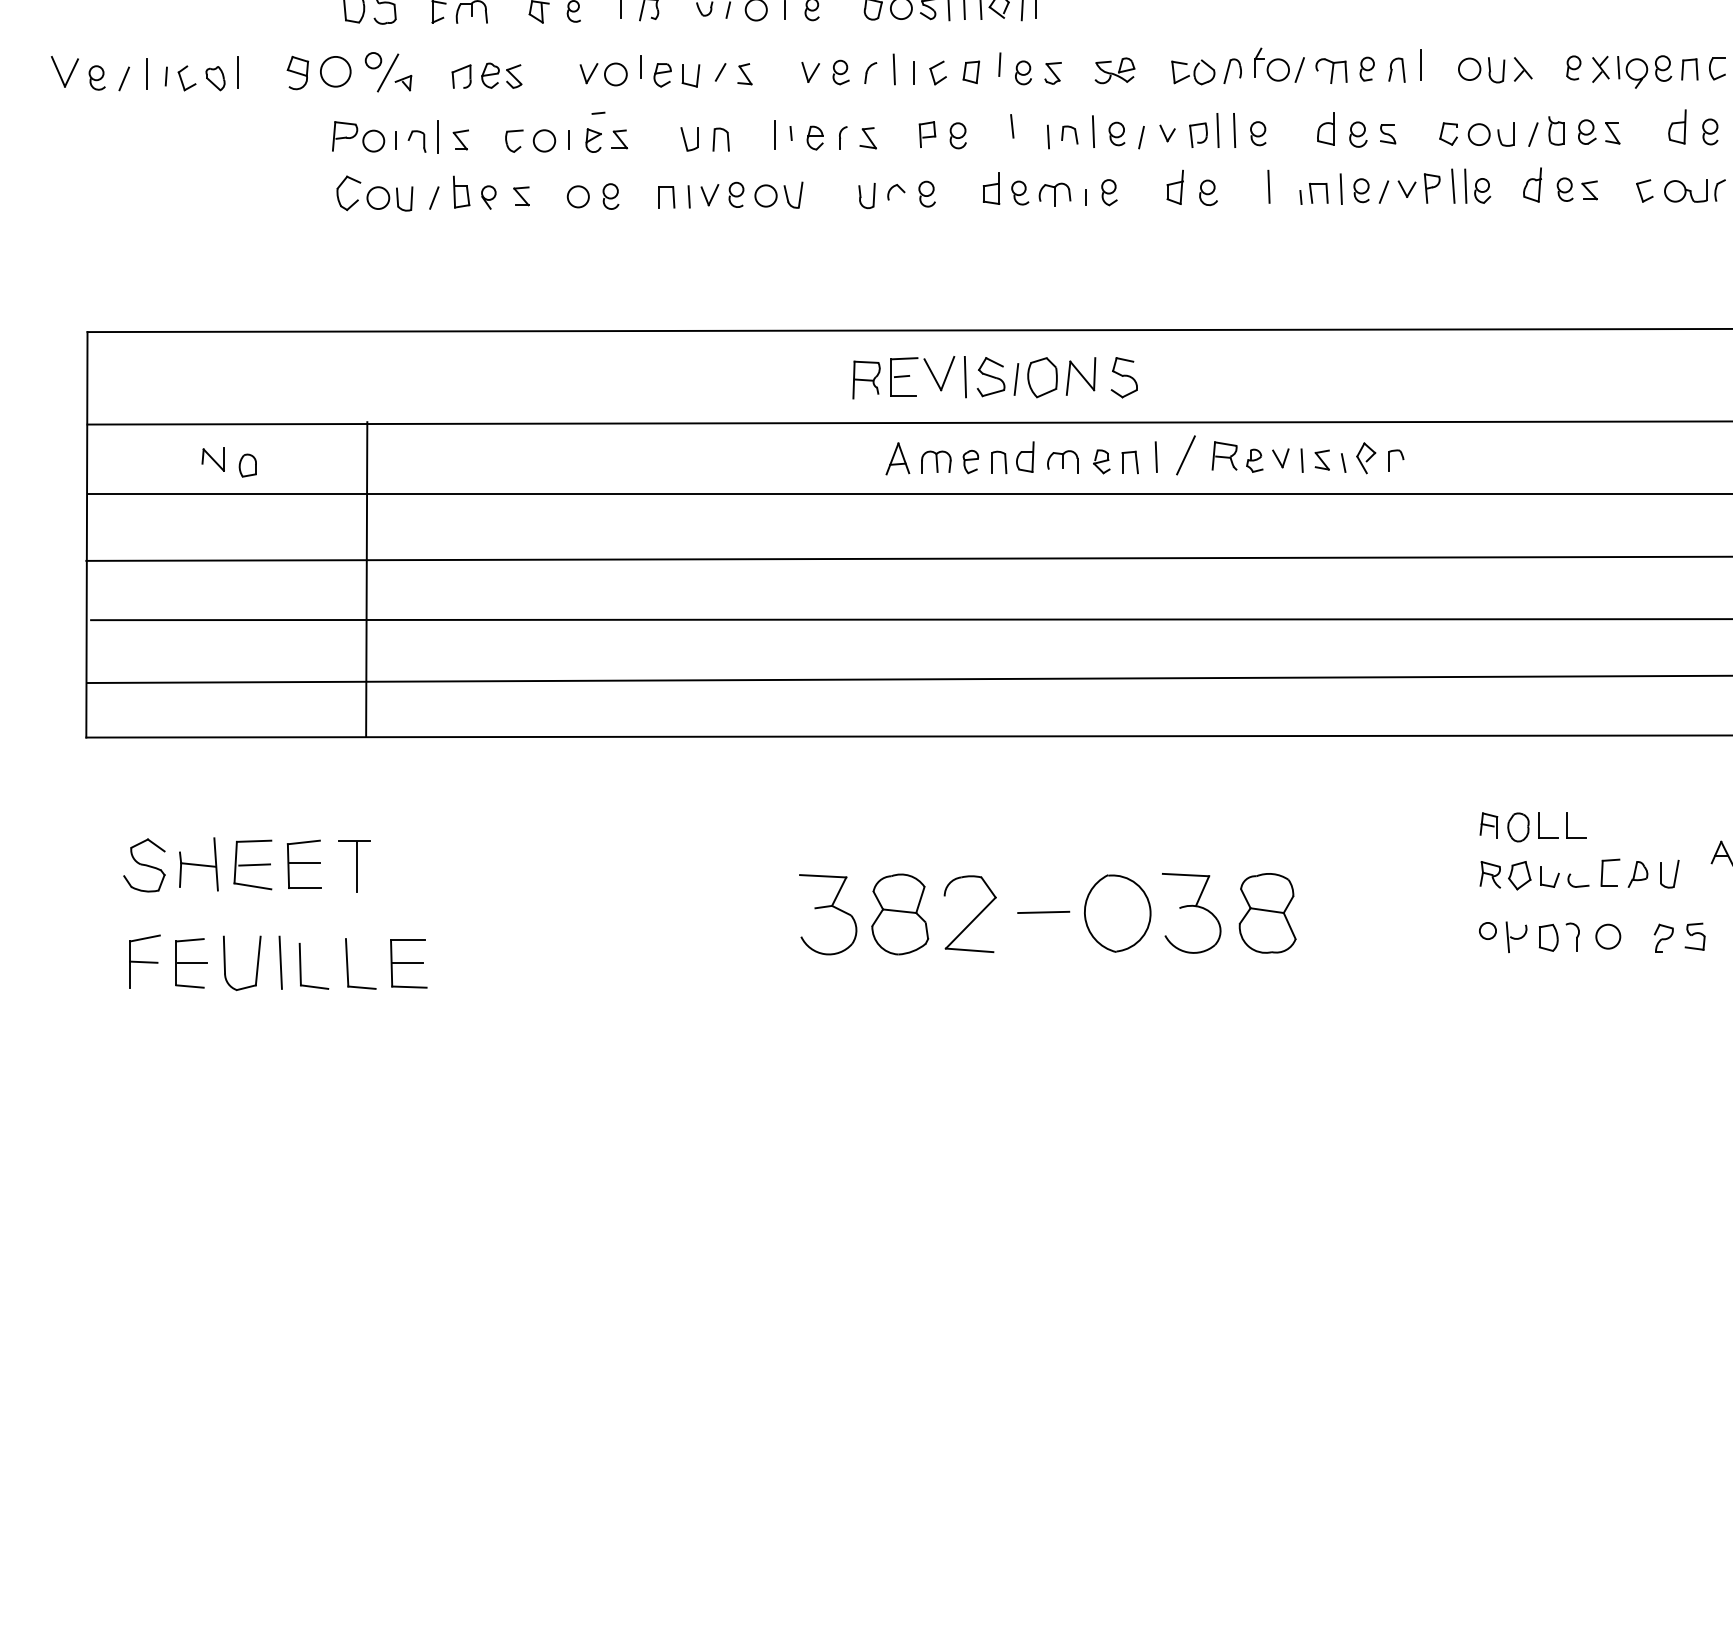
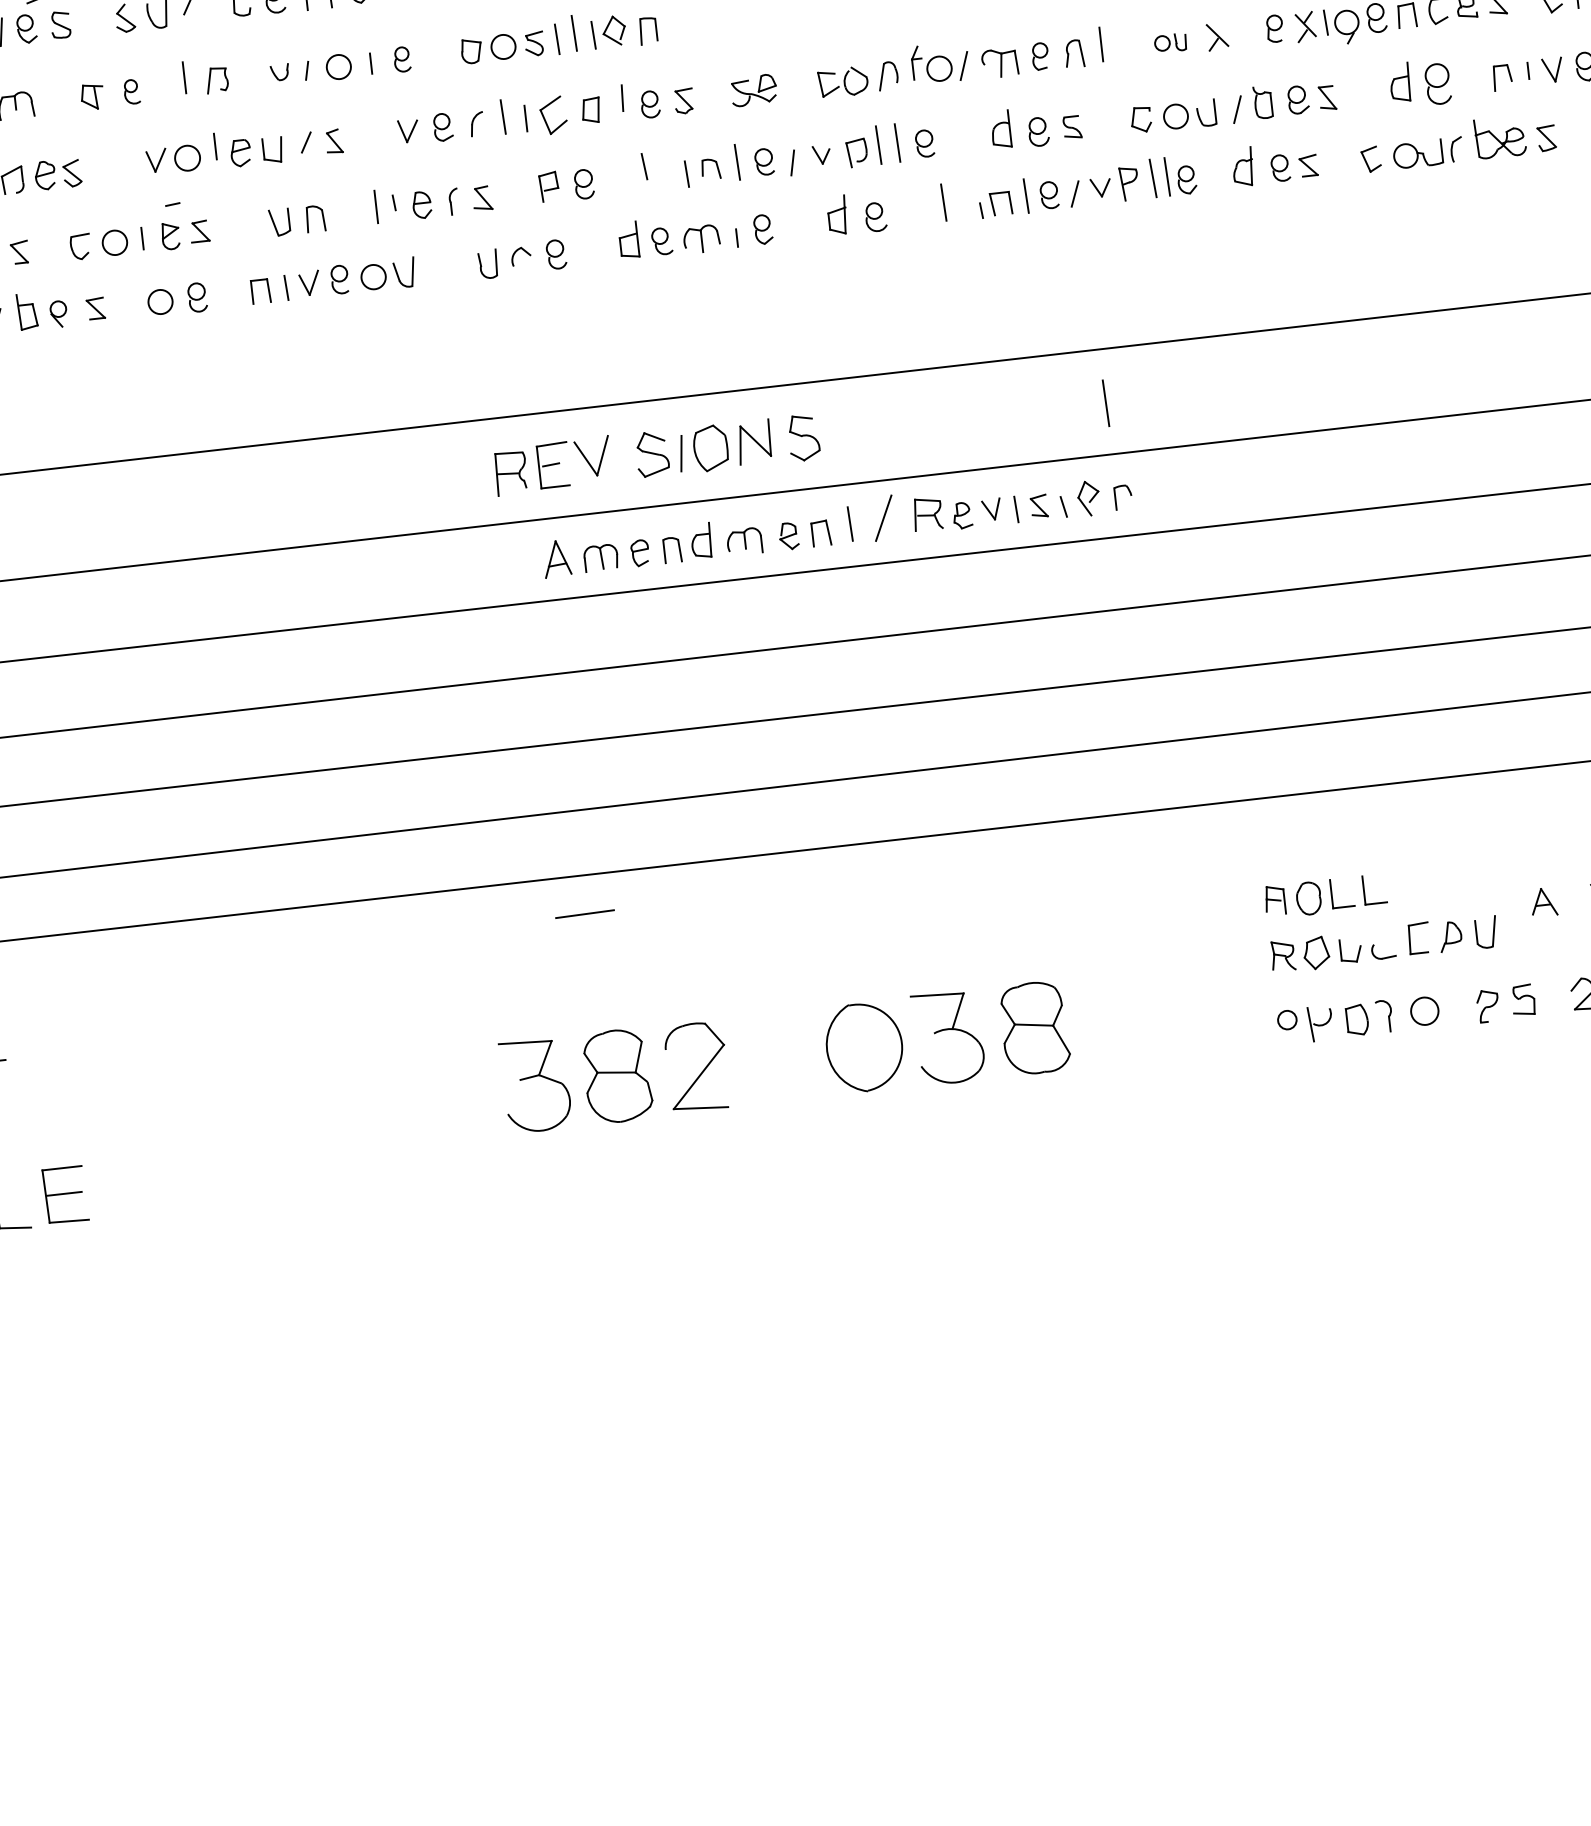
part: (1481, 70) -> (1170, 43), size x0.6
part: (937, 72) -> (552, 114), size x1.4
part: (1710, 131) -> (1438, 83), size x1.4
line: (965, 377) -> (1106, 403), moved
line: (1043, 911) -> (584, 913), moved

